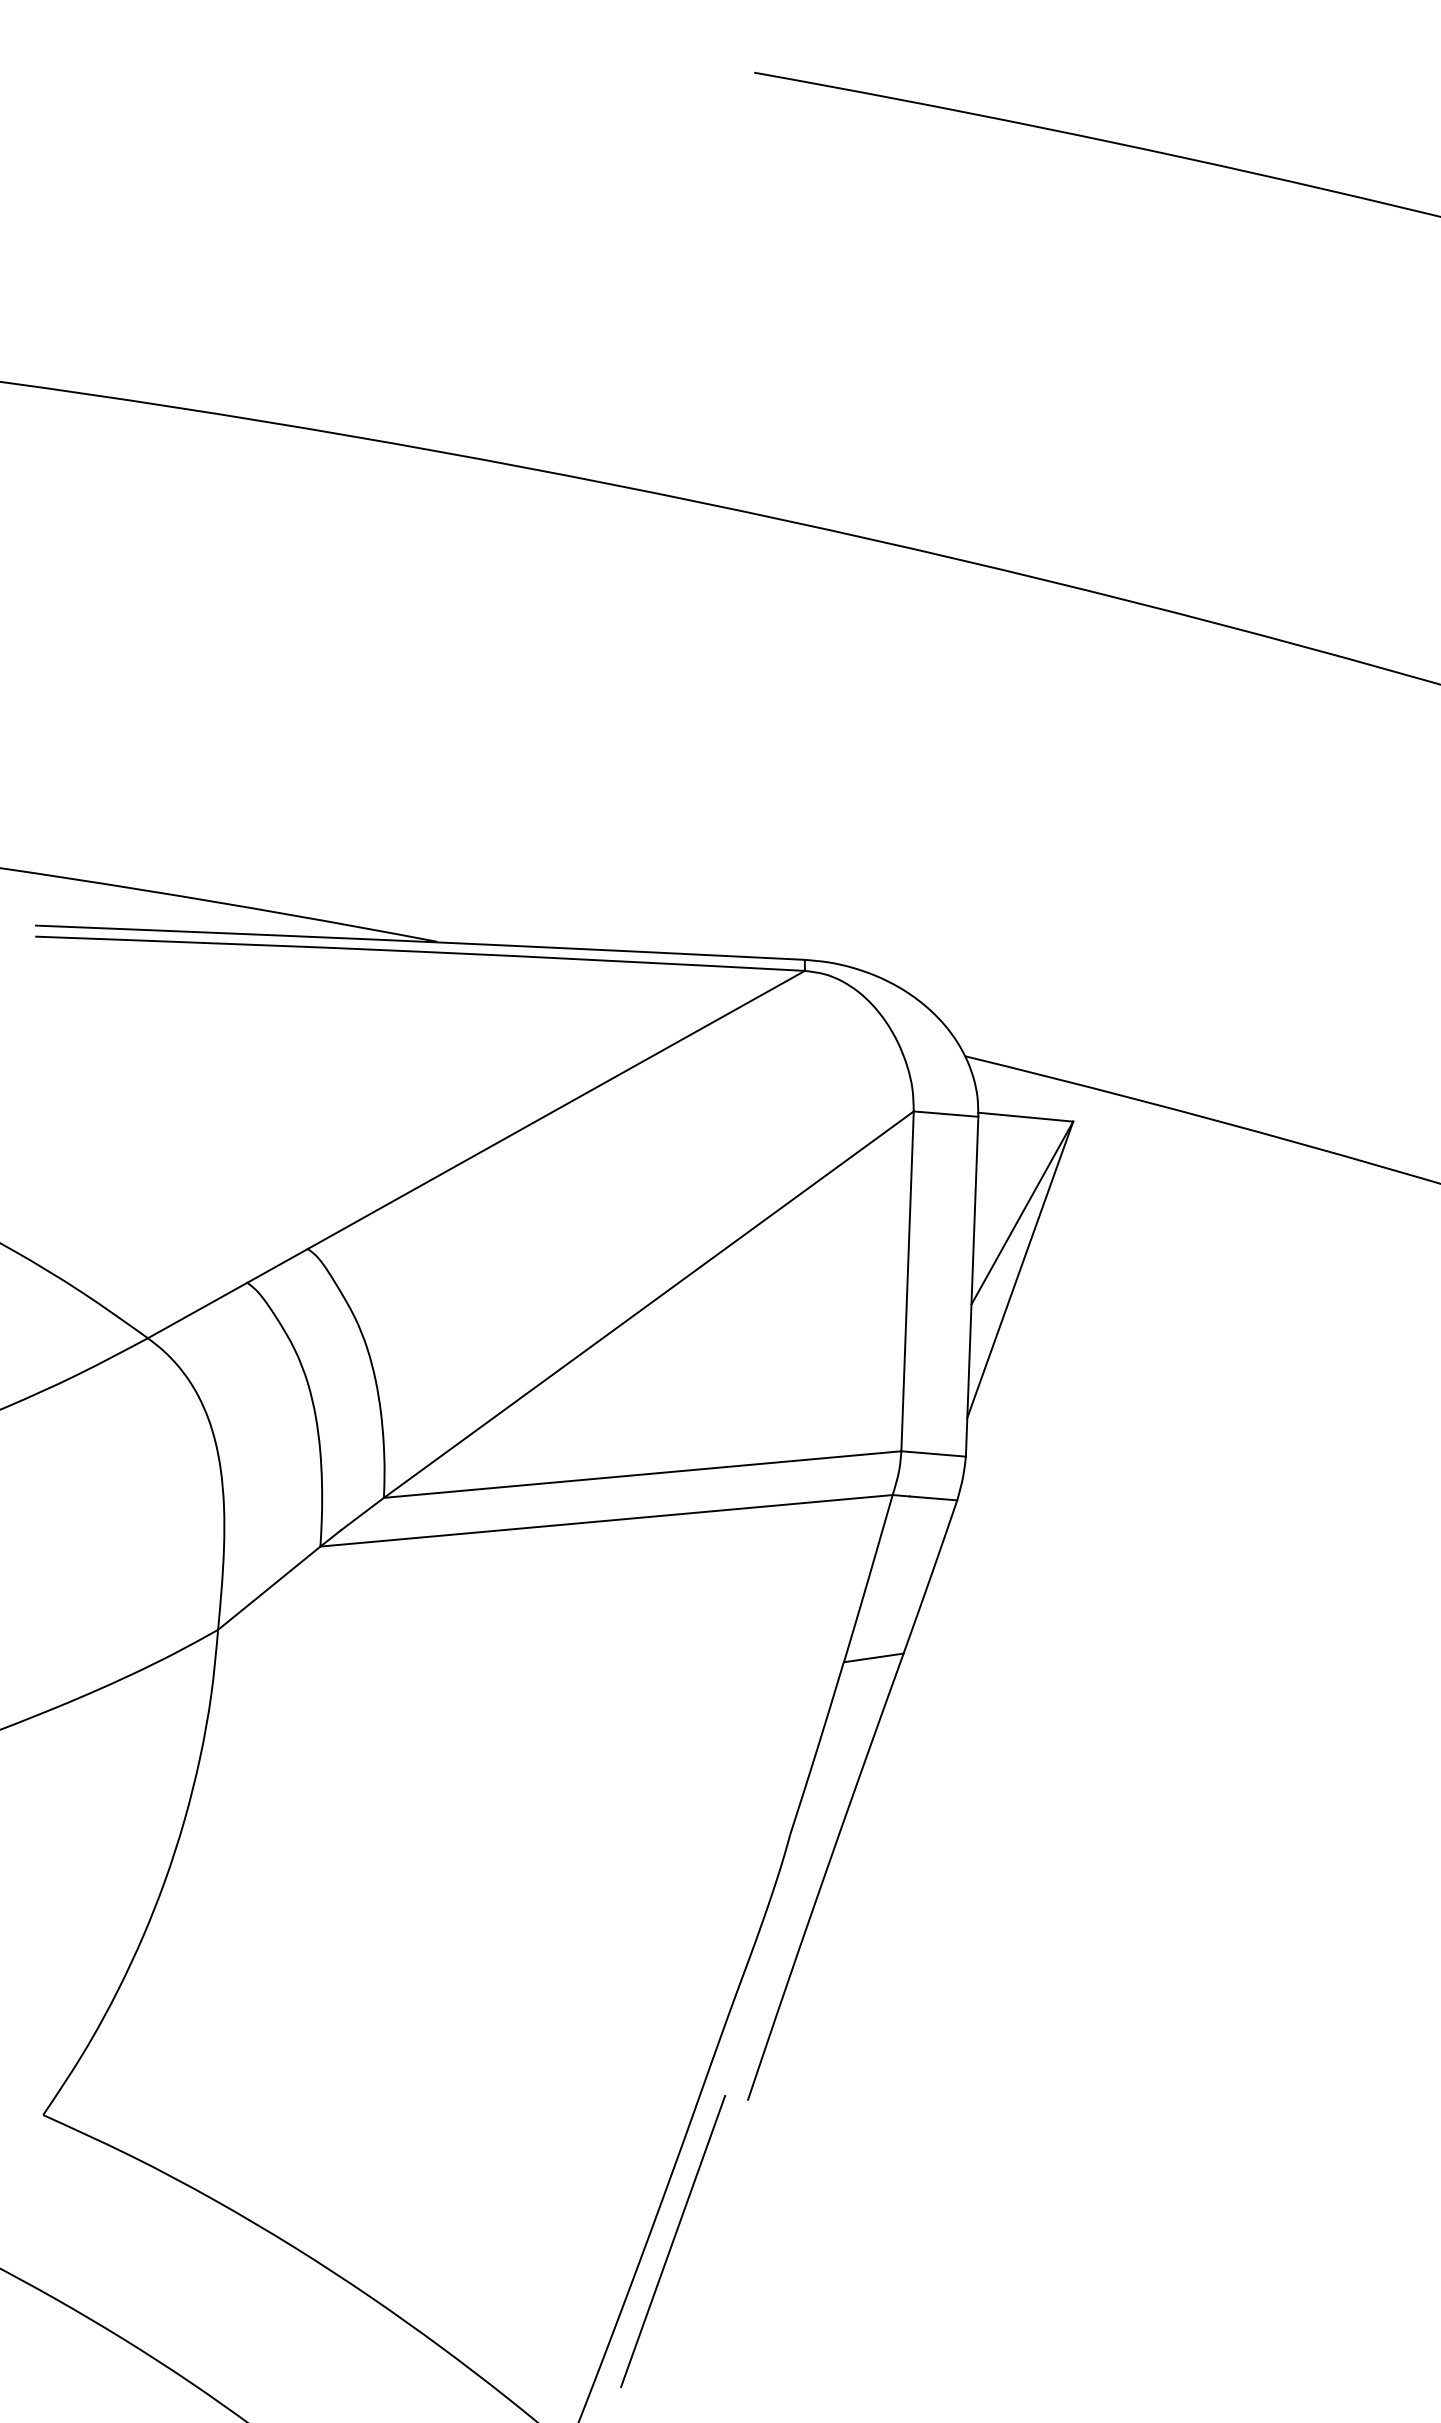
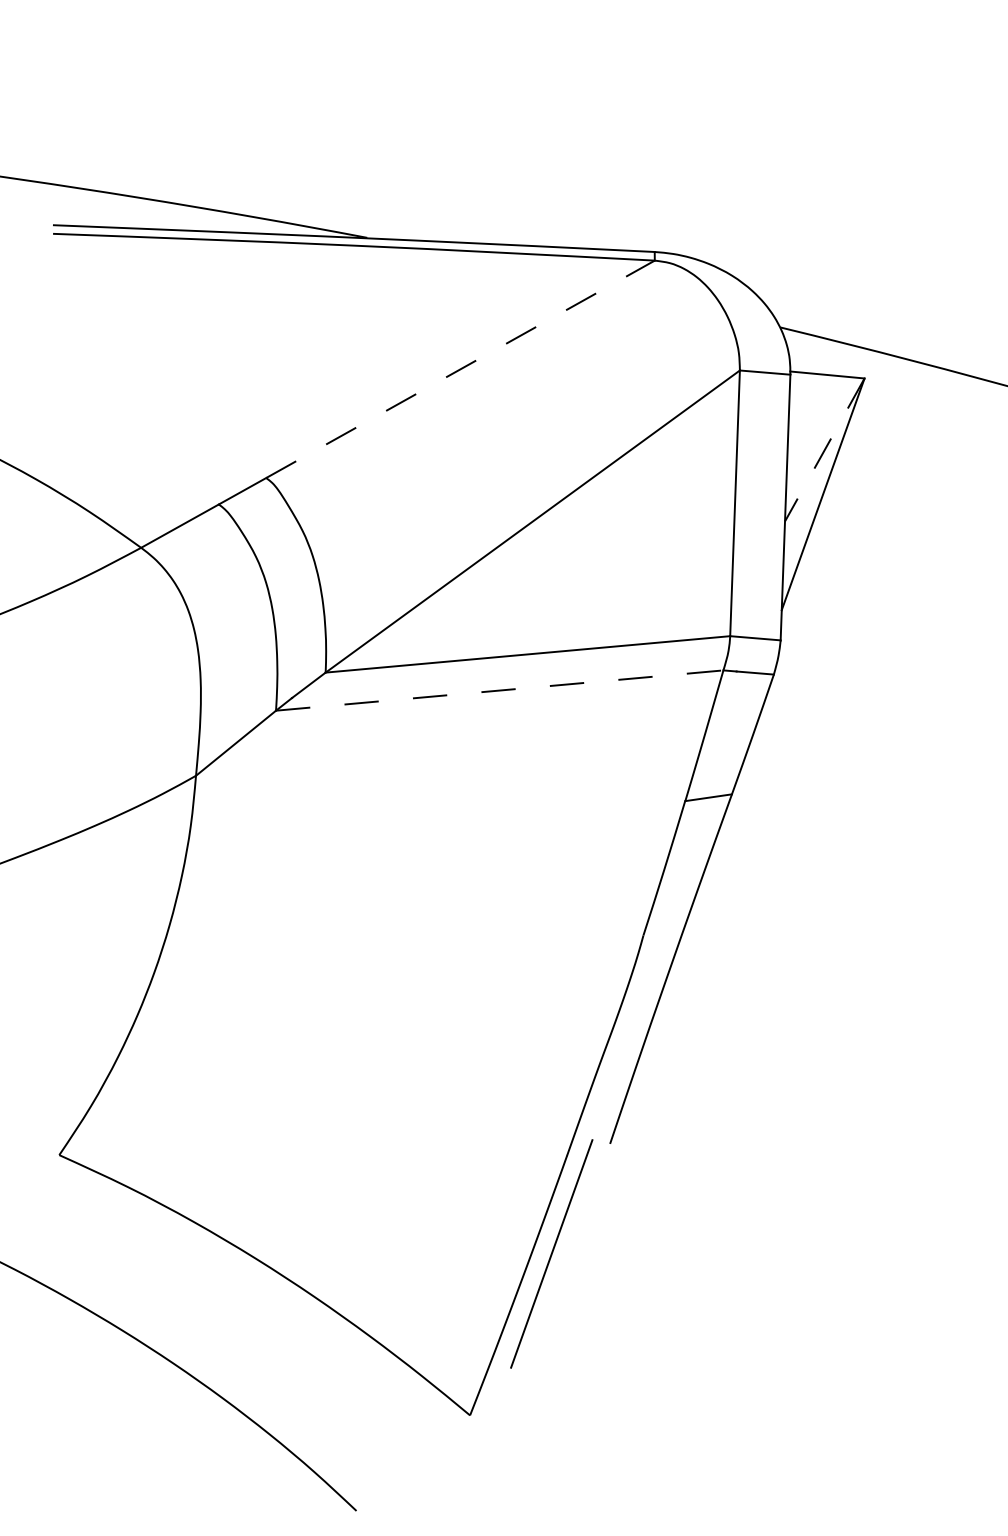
line: (556, 1109) -> (460, 368), solid -> dashed
line: (1022, 1213) -> (824, 450), solid -> dashed
line: (607, 1520) -> (500, 690), solid -> dashed

